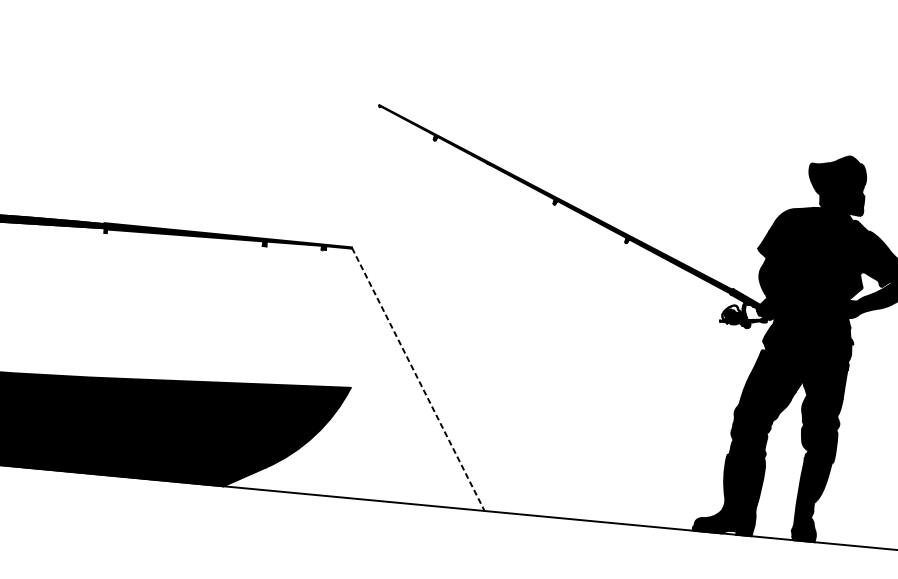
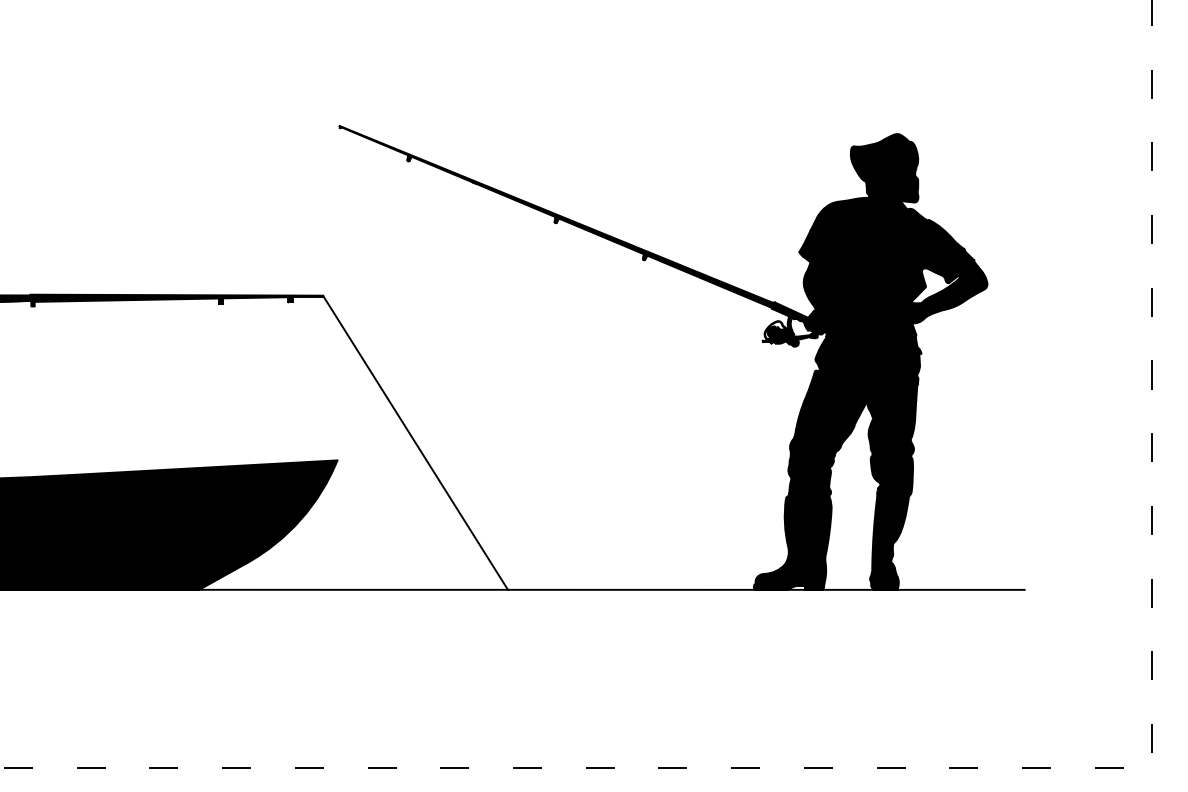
line: (418, 379) -> (416, 443), dashed -> solid

